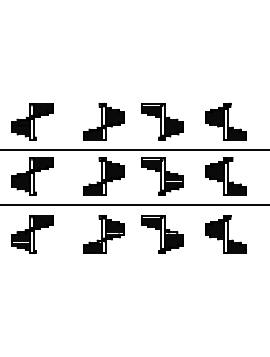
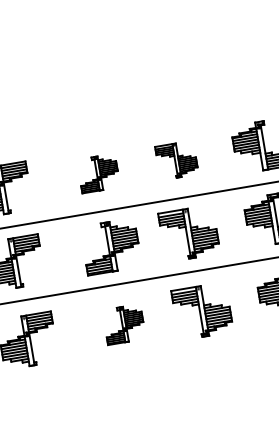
part: (103, 121) -> (97, 173), size x0.7
part: (162, 121) -> (176, 160), size x0.7
part: (103, 234) -> (123, 324), size x0.7

